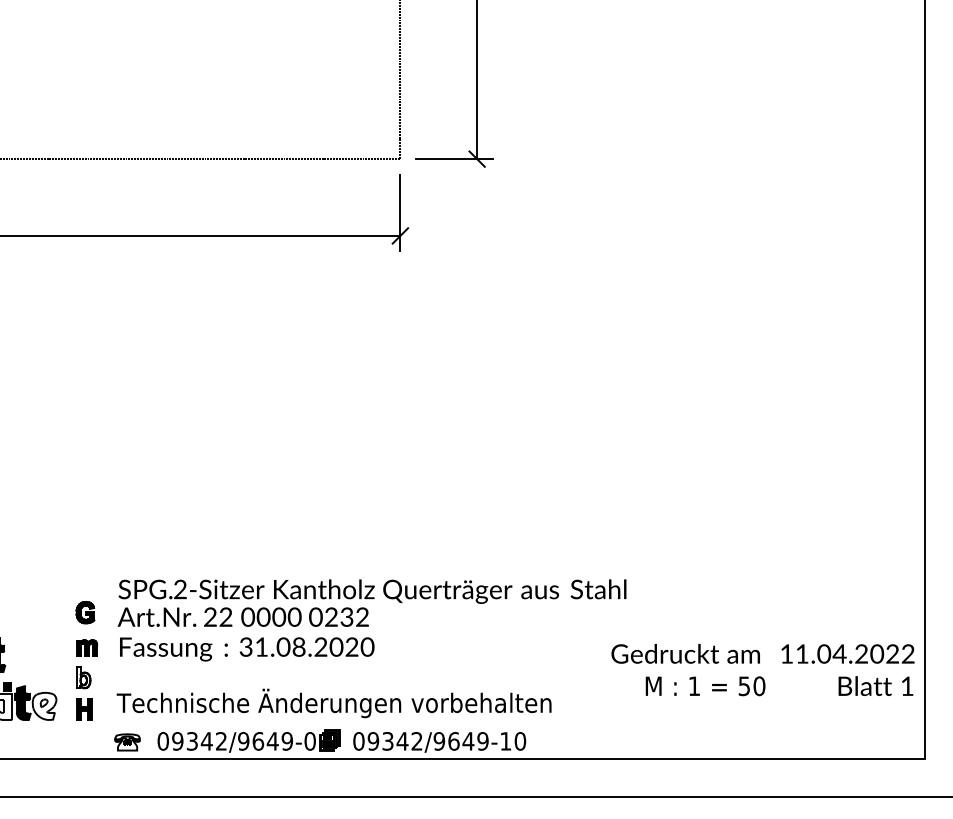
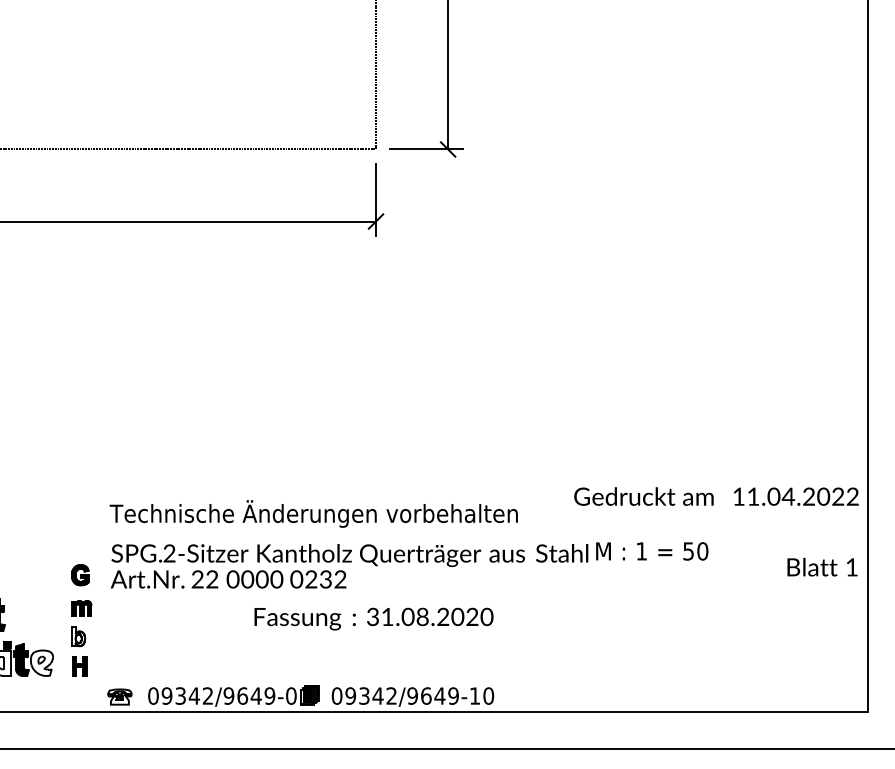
text: (247, 649) -> (374, 619), moved
text: (762, 653) -> (715, 496), moved
text: (875, 685) -> (822, 566), moved
text: (705, 686) -> (652, 551), moved
text: (333, 703) -> (313, 514), moved

